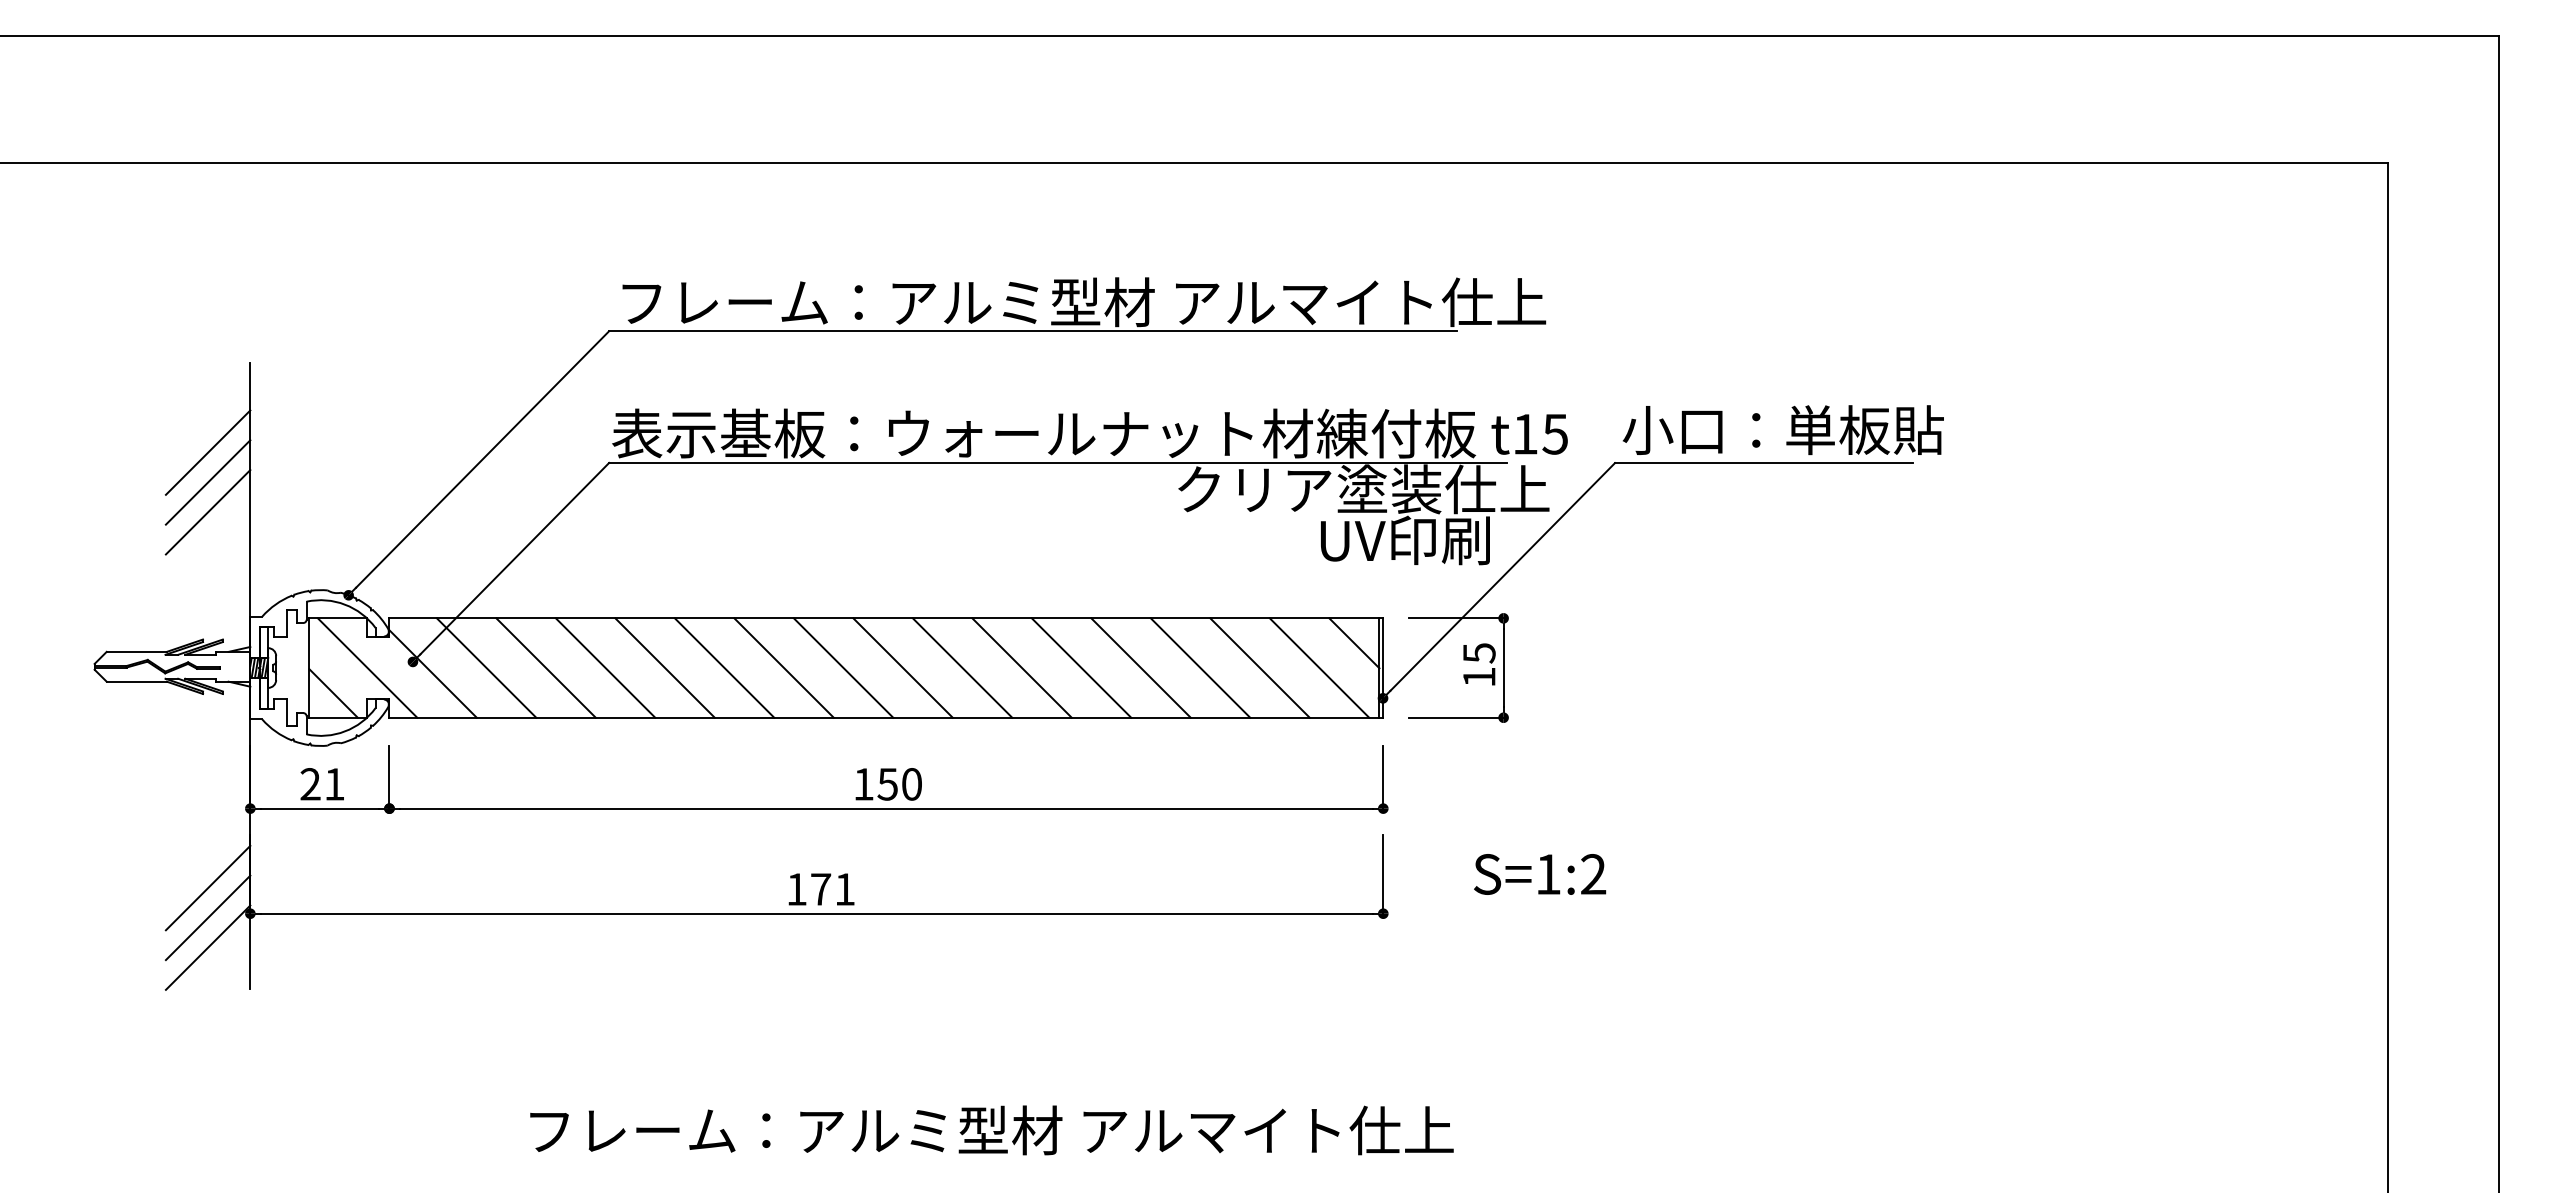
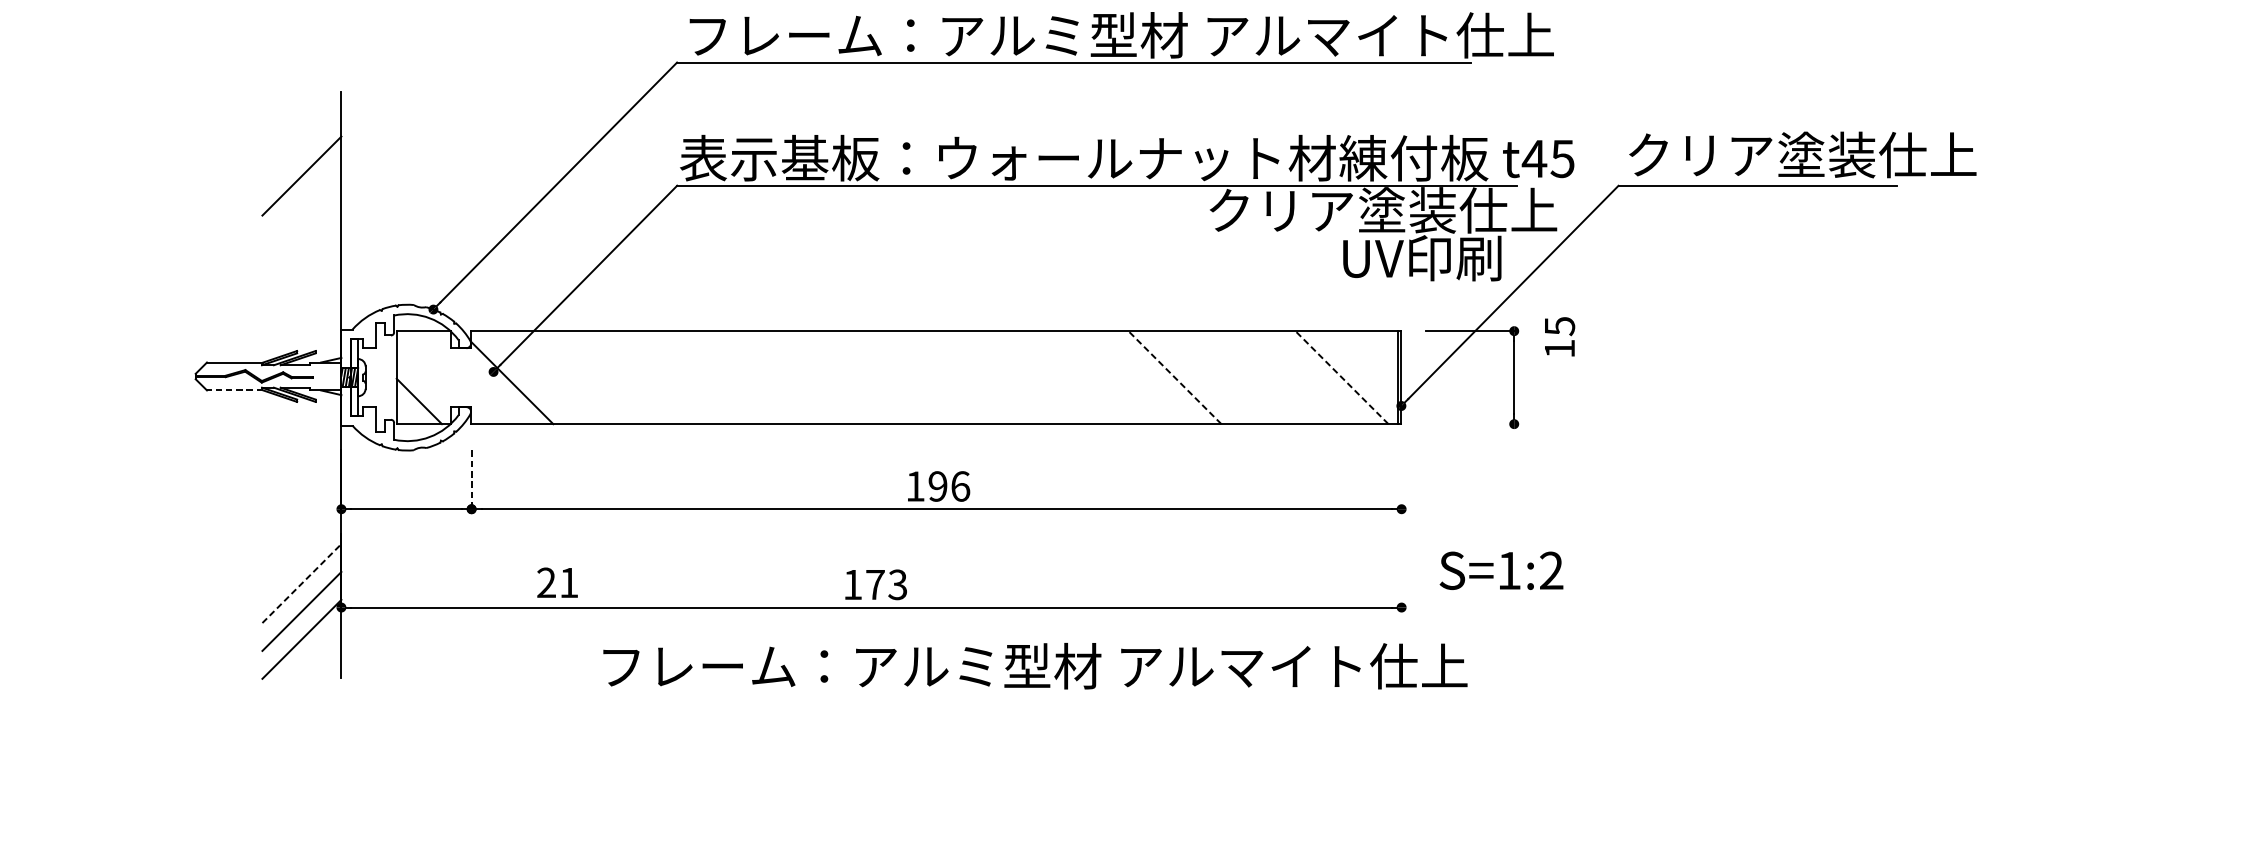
text: (1809, 430) -> (1800, 155), 小口：単板貼 -> クリア塗装仕上
text: (1524, 434) -> (1533, 159), t15 -> t45
line: (207, 482) -> (301, 204), removed
line: (207, 512) -> (301, 232), removed
line: (1354, 643) -> (1374, 354), removed
text: (1479, 664) -> (1559, 336), moved
line: (367, 667) -> (451, 377), removed
line: (486, 667) -> (562, 377), removed
line: (545, 667) -> (617, 377), removed
line: (605, 667) -> (673, 377), removed
line: (664, 667) -> (728, 377), removed
line: (724, 667) -> (785, 377), removed
line: (783, 667) -> (840, 377), removed
line: (843, 667) -> (896, 377), removed
line: (902, 667) -> (951, 377), removed
line: (962, 667) -> (1007, 377), removed
line: (1021, 667) -> (1063, 377), removed
line: (1081, 667) -> (1119, 377), removed
line: (1140, 667) -> (1174, 377), solid -> dashed
line: (1200, 667) -> (1230, 377), removed
line: (1259, 667) -> (1285, 377), removed
line: (1319, 667) -> (1341, 377), solid -> dashed
line: (136, 681) -> (234, 390), solid -> dashed
line: (1456, 717) -> (1470, 423), removed
line: (1383, 776) -> (1401, 479), removed
line: (389, 777) -> (471, 480), solid -> dashed
text: (321, 784) -> (556, 583), moved
text: (899, 784) -> (948, 486), 150 -> 196
line: (1383, 874) -> (1401, 570), removed
text: (1540, 874) -> (1501, 570), moved
line: (208, 888) -> (302, 583), solid -> dashed
text: (844, 889) -> (897, 584), 171 -> 173
text: (991, 1130) -> (1034, 666), moved

